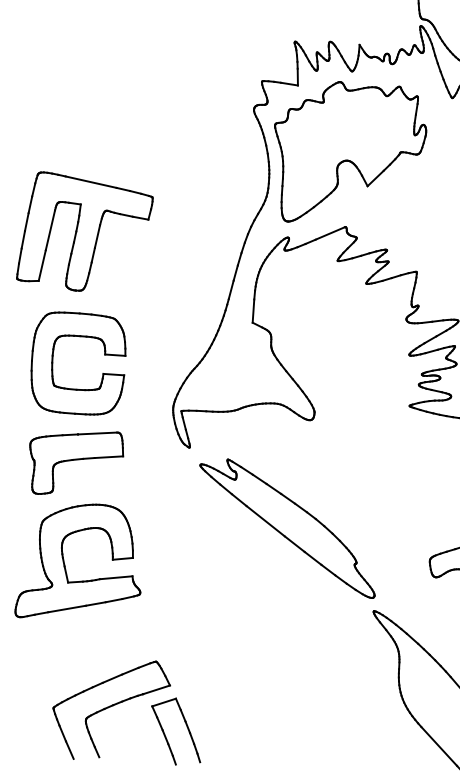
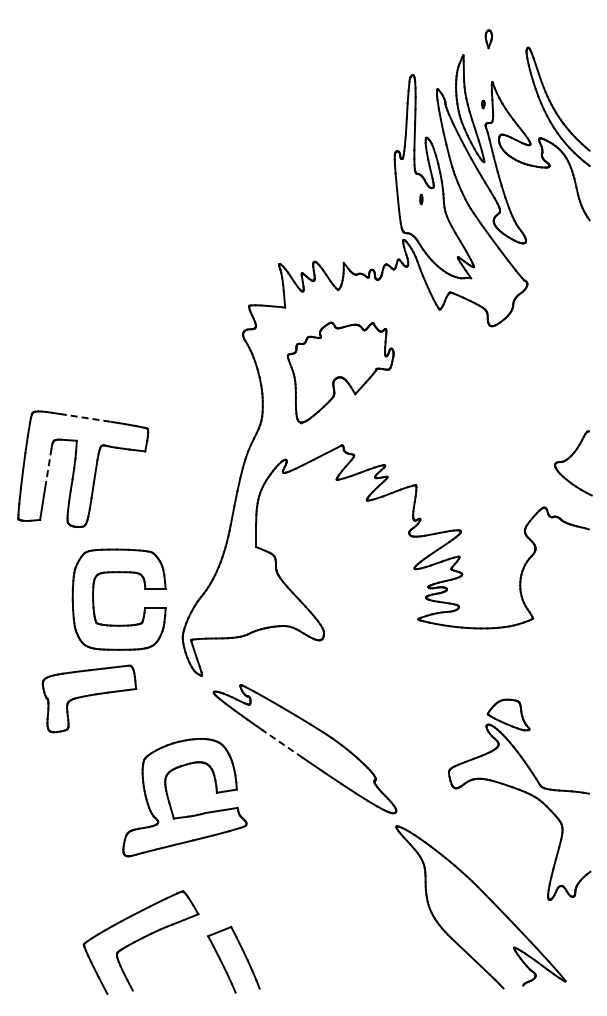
part: (348, 154) -> (340, 372), size x0.7
line: (91, 182) -> (86, 418), solid -> dashed
line: (50, 231) -> (48, 469), solid -> dashed
part: (53, 362) -> (94, 600), moved
line: (265, 520) -> (282, 743), solid -> dashed
part: (65, 566) -> (170, 802), moved
part: (165, 734) -> (223, 963), moved

